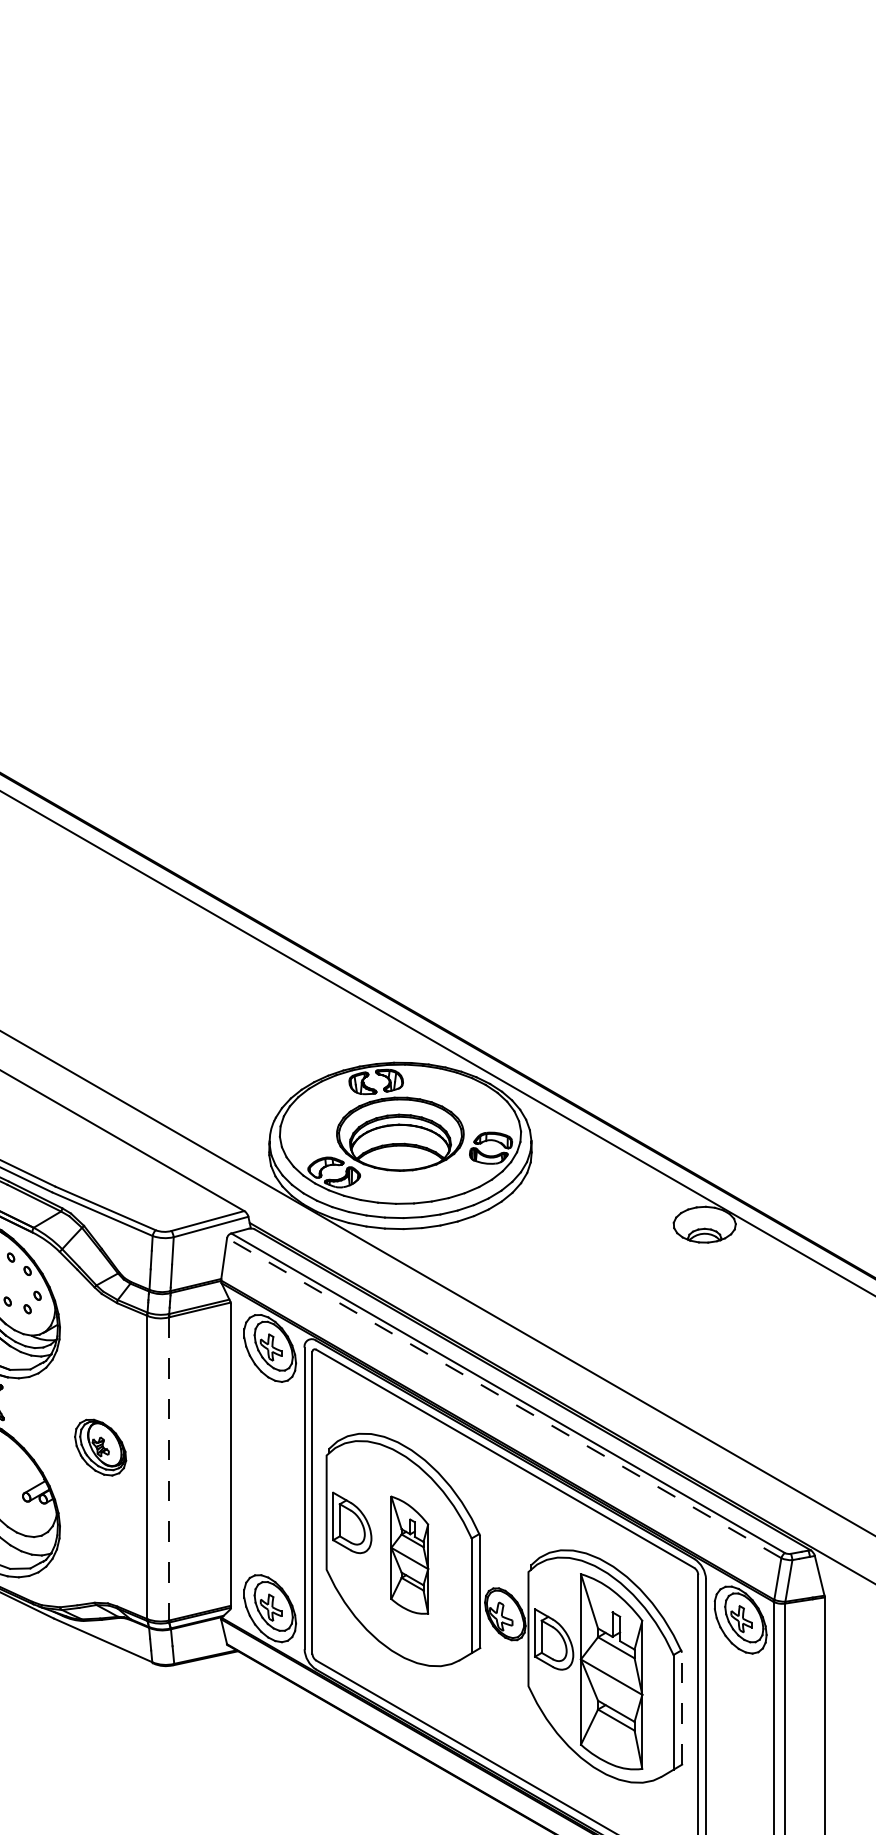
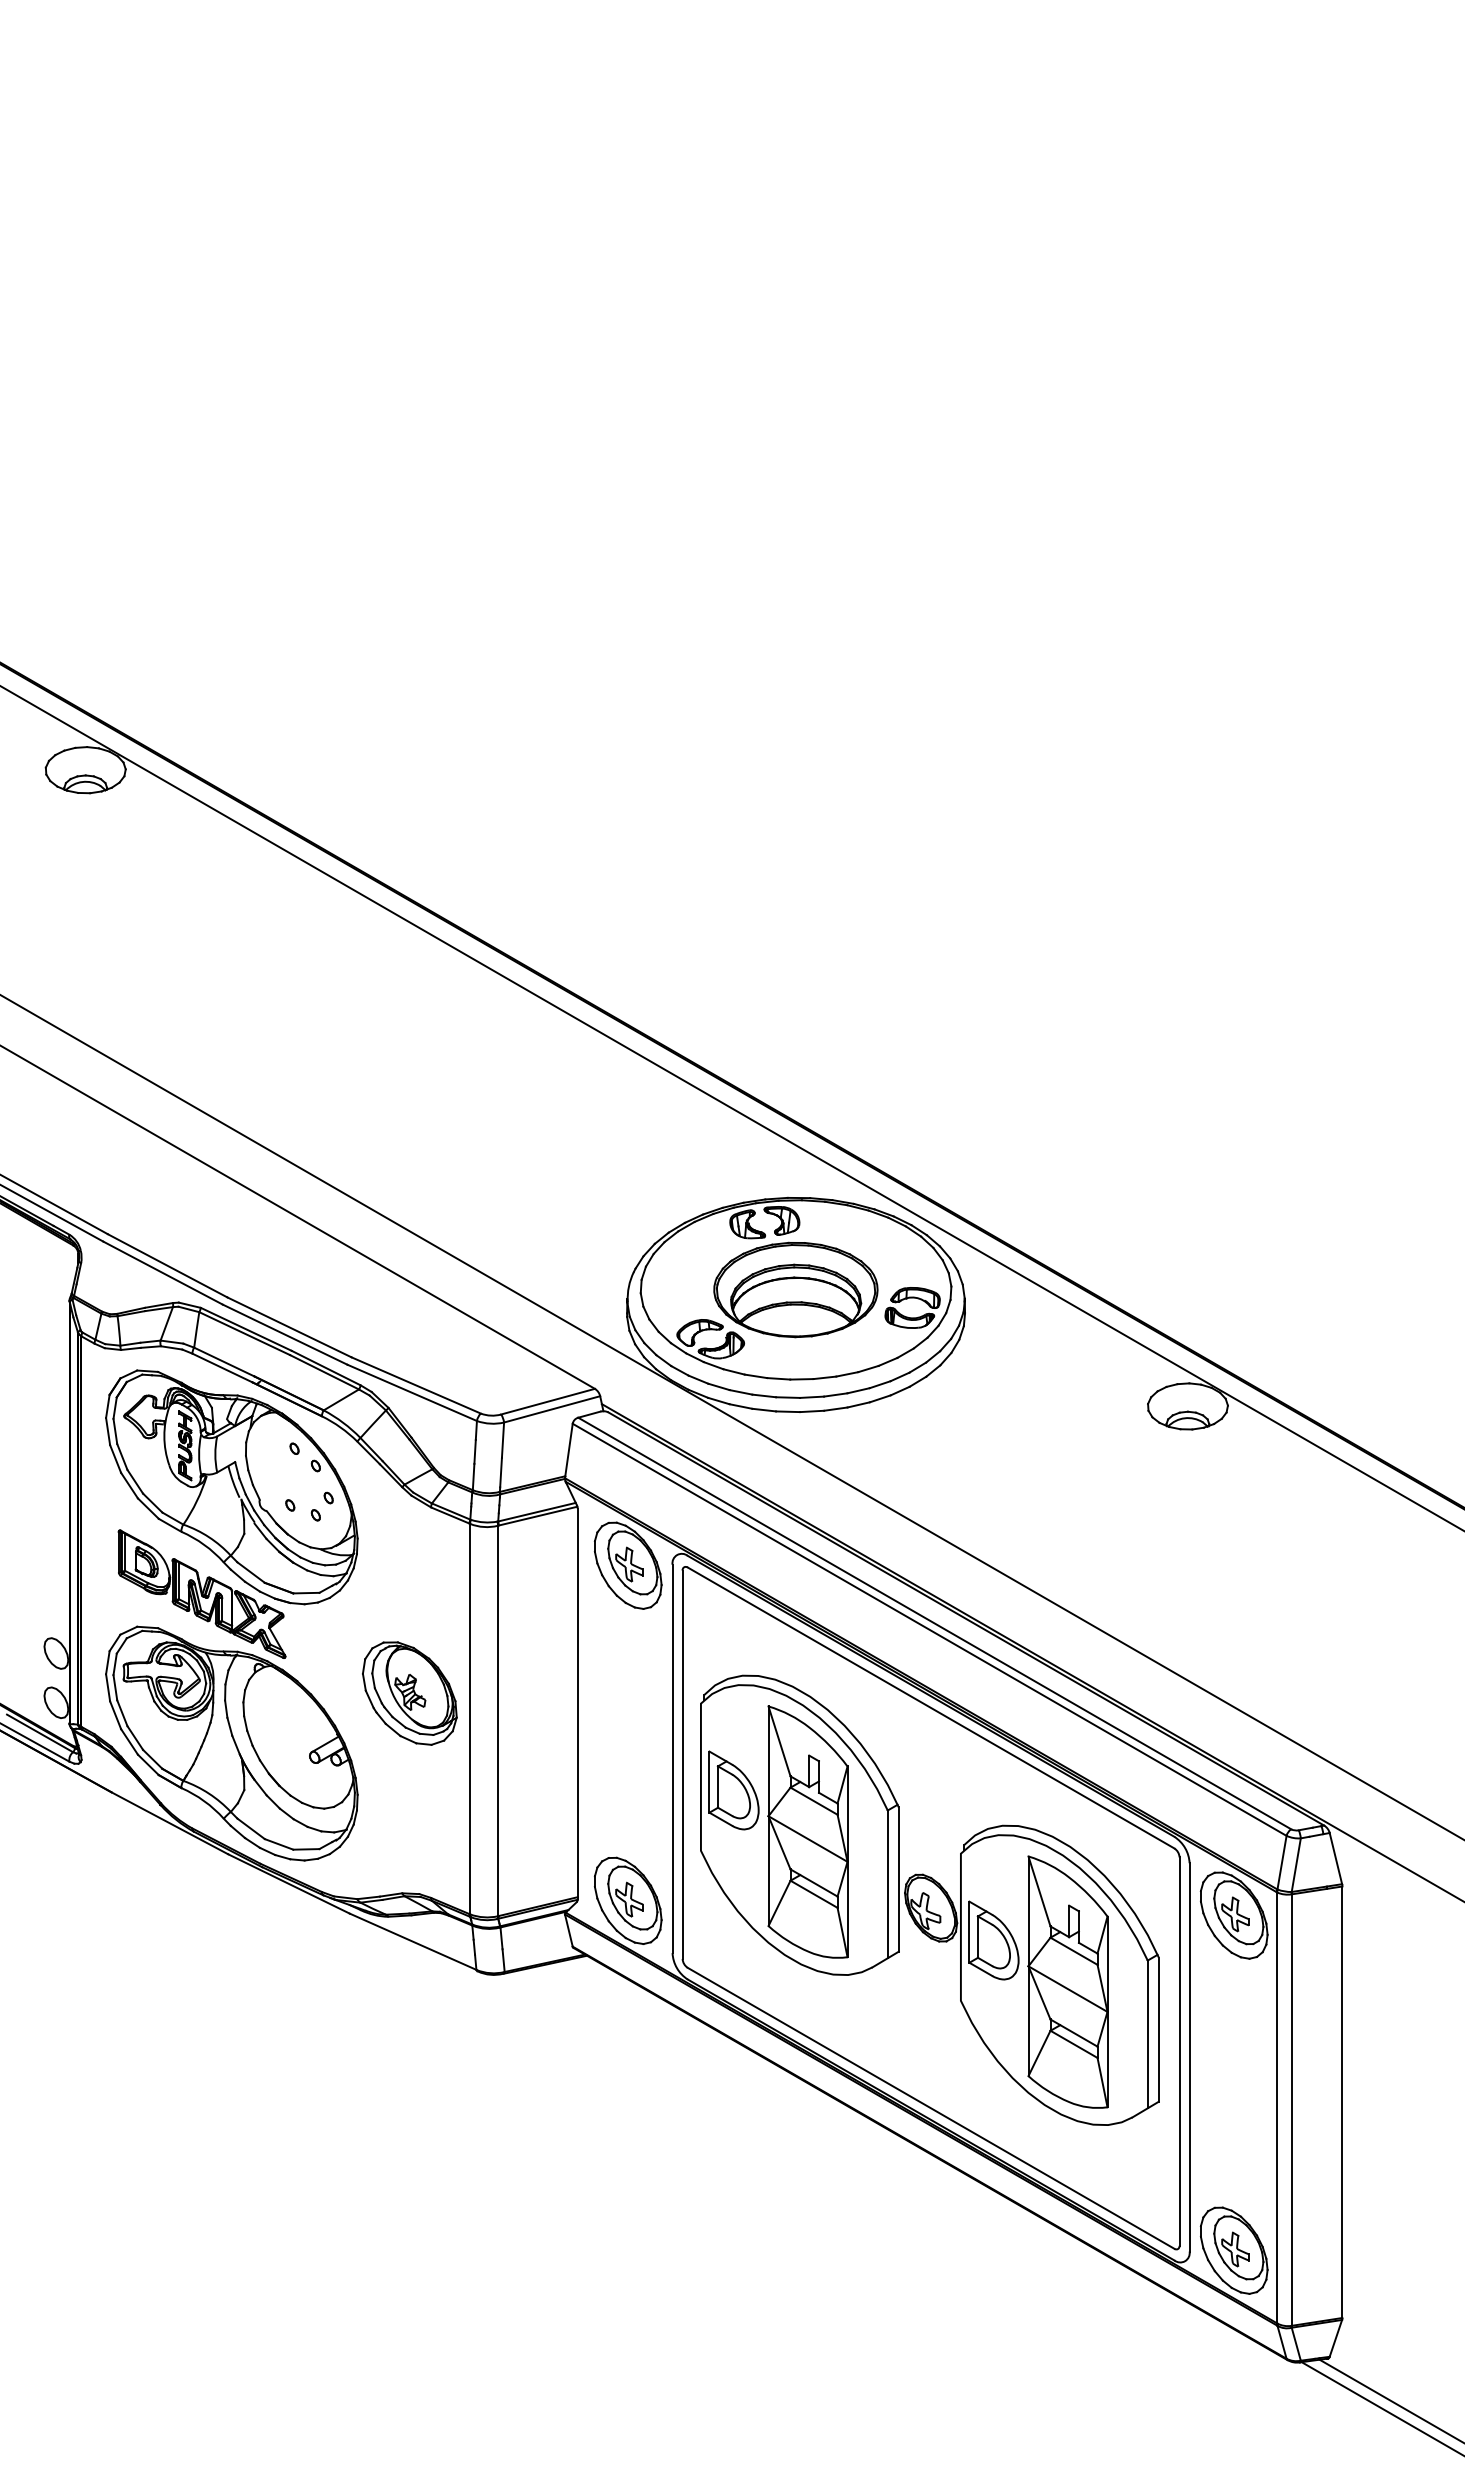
line: (504, 1397) -> (929, 1629), dashed -> solid
part: (100, 1447) -> (409, 1693), size x1.43
line: (169, 1469) -> (498, 1721), dashed -> solid
part: (409, 1554) -> (807, 1831), size x1.67
line: (681, 1708) -> (1158, 2029), dashed -> solid

